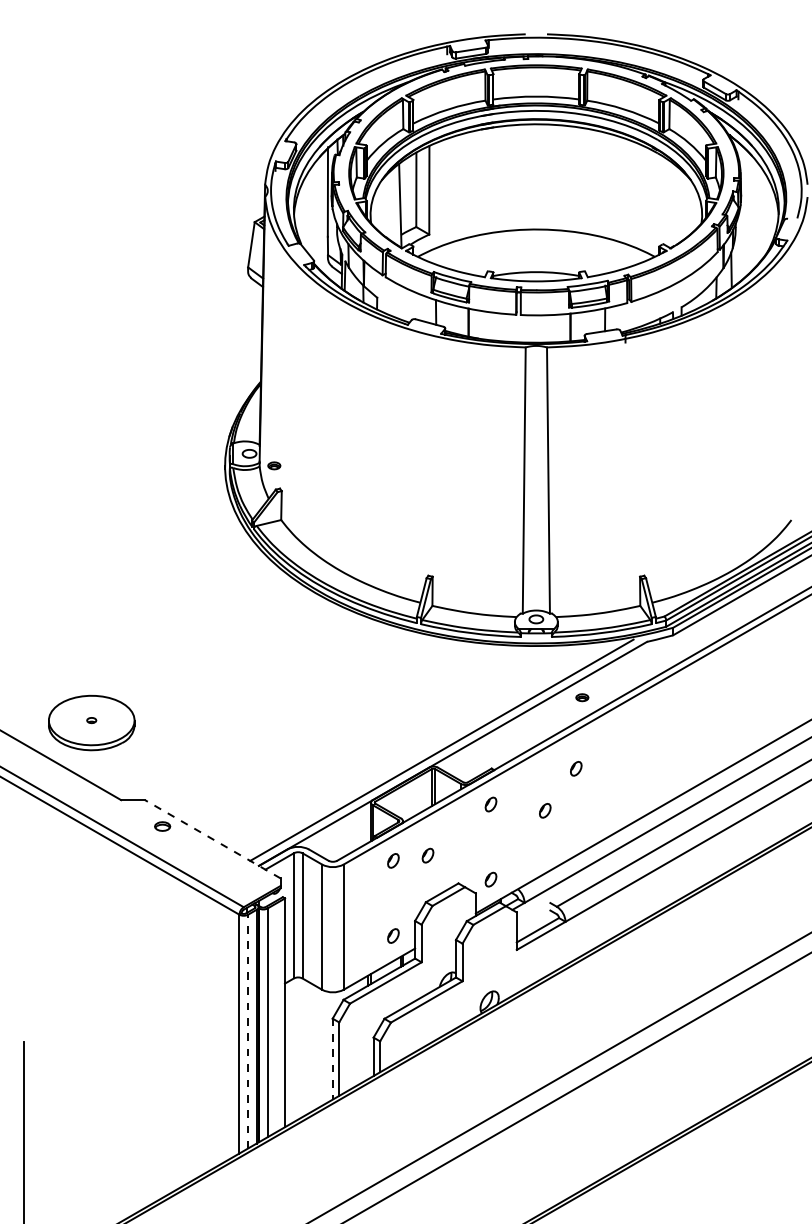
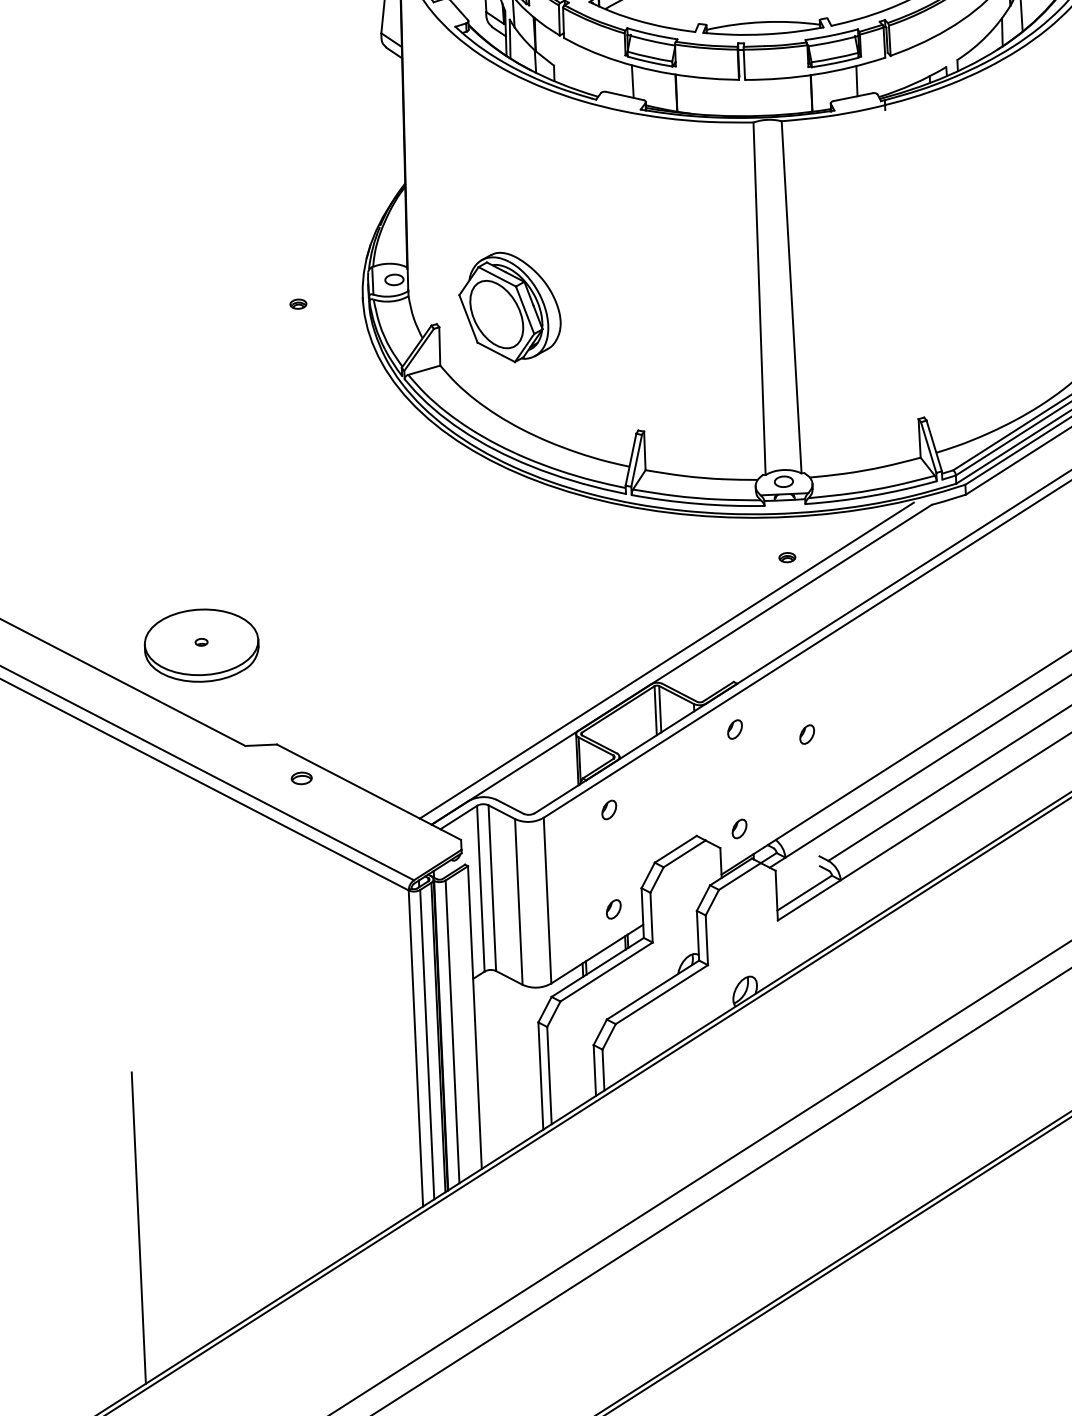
part: (274, 465) -> (298, 303), moved
part: (335, 478) -> (509, 307), added
part: (582, 697) -> (787, 557), moved
part: (576, 768) -> (846, 676), removed
line: (212, 839) -> (368, 792), dashed -> solid
part: (427, 855) -> (654, 800), removed
line: (248, 1031) -> (427, 1044), dashed -> solid
line: (332, 1059) -> (540, 1076), dashed -> solid

